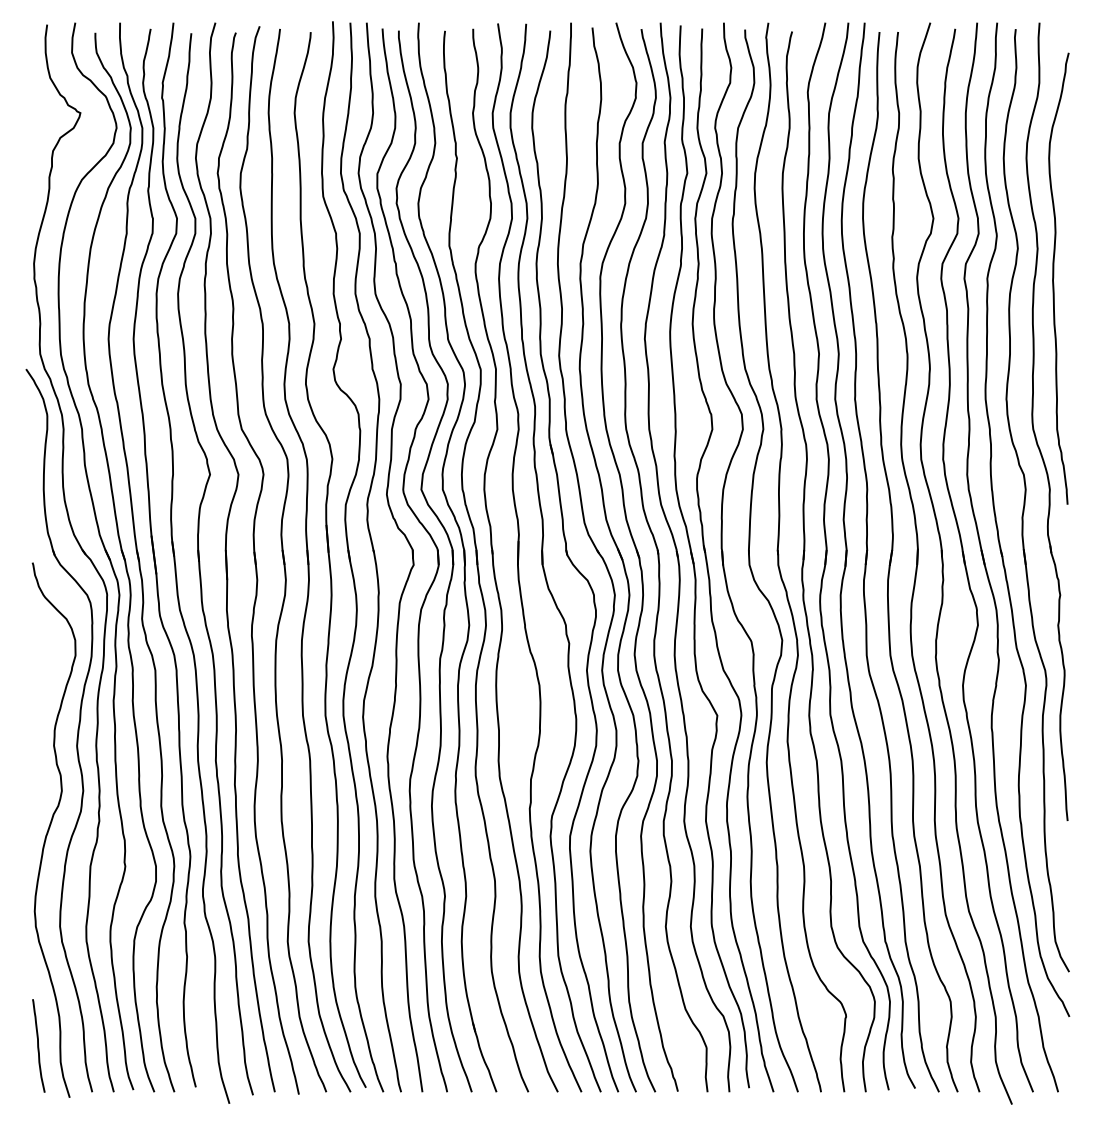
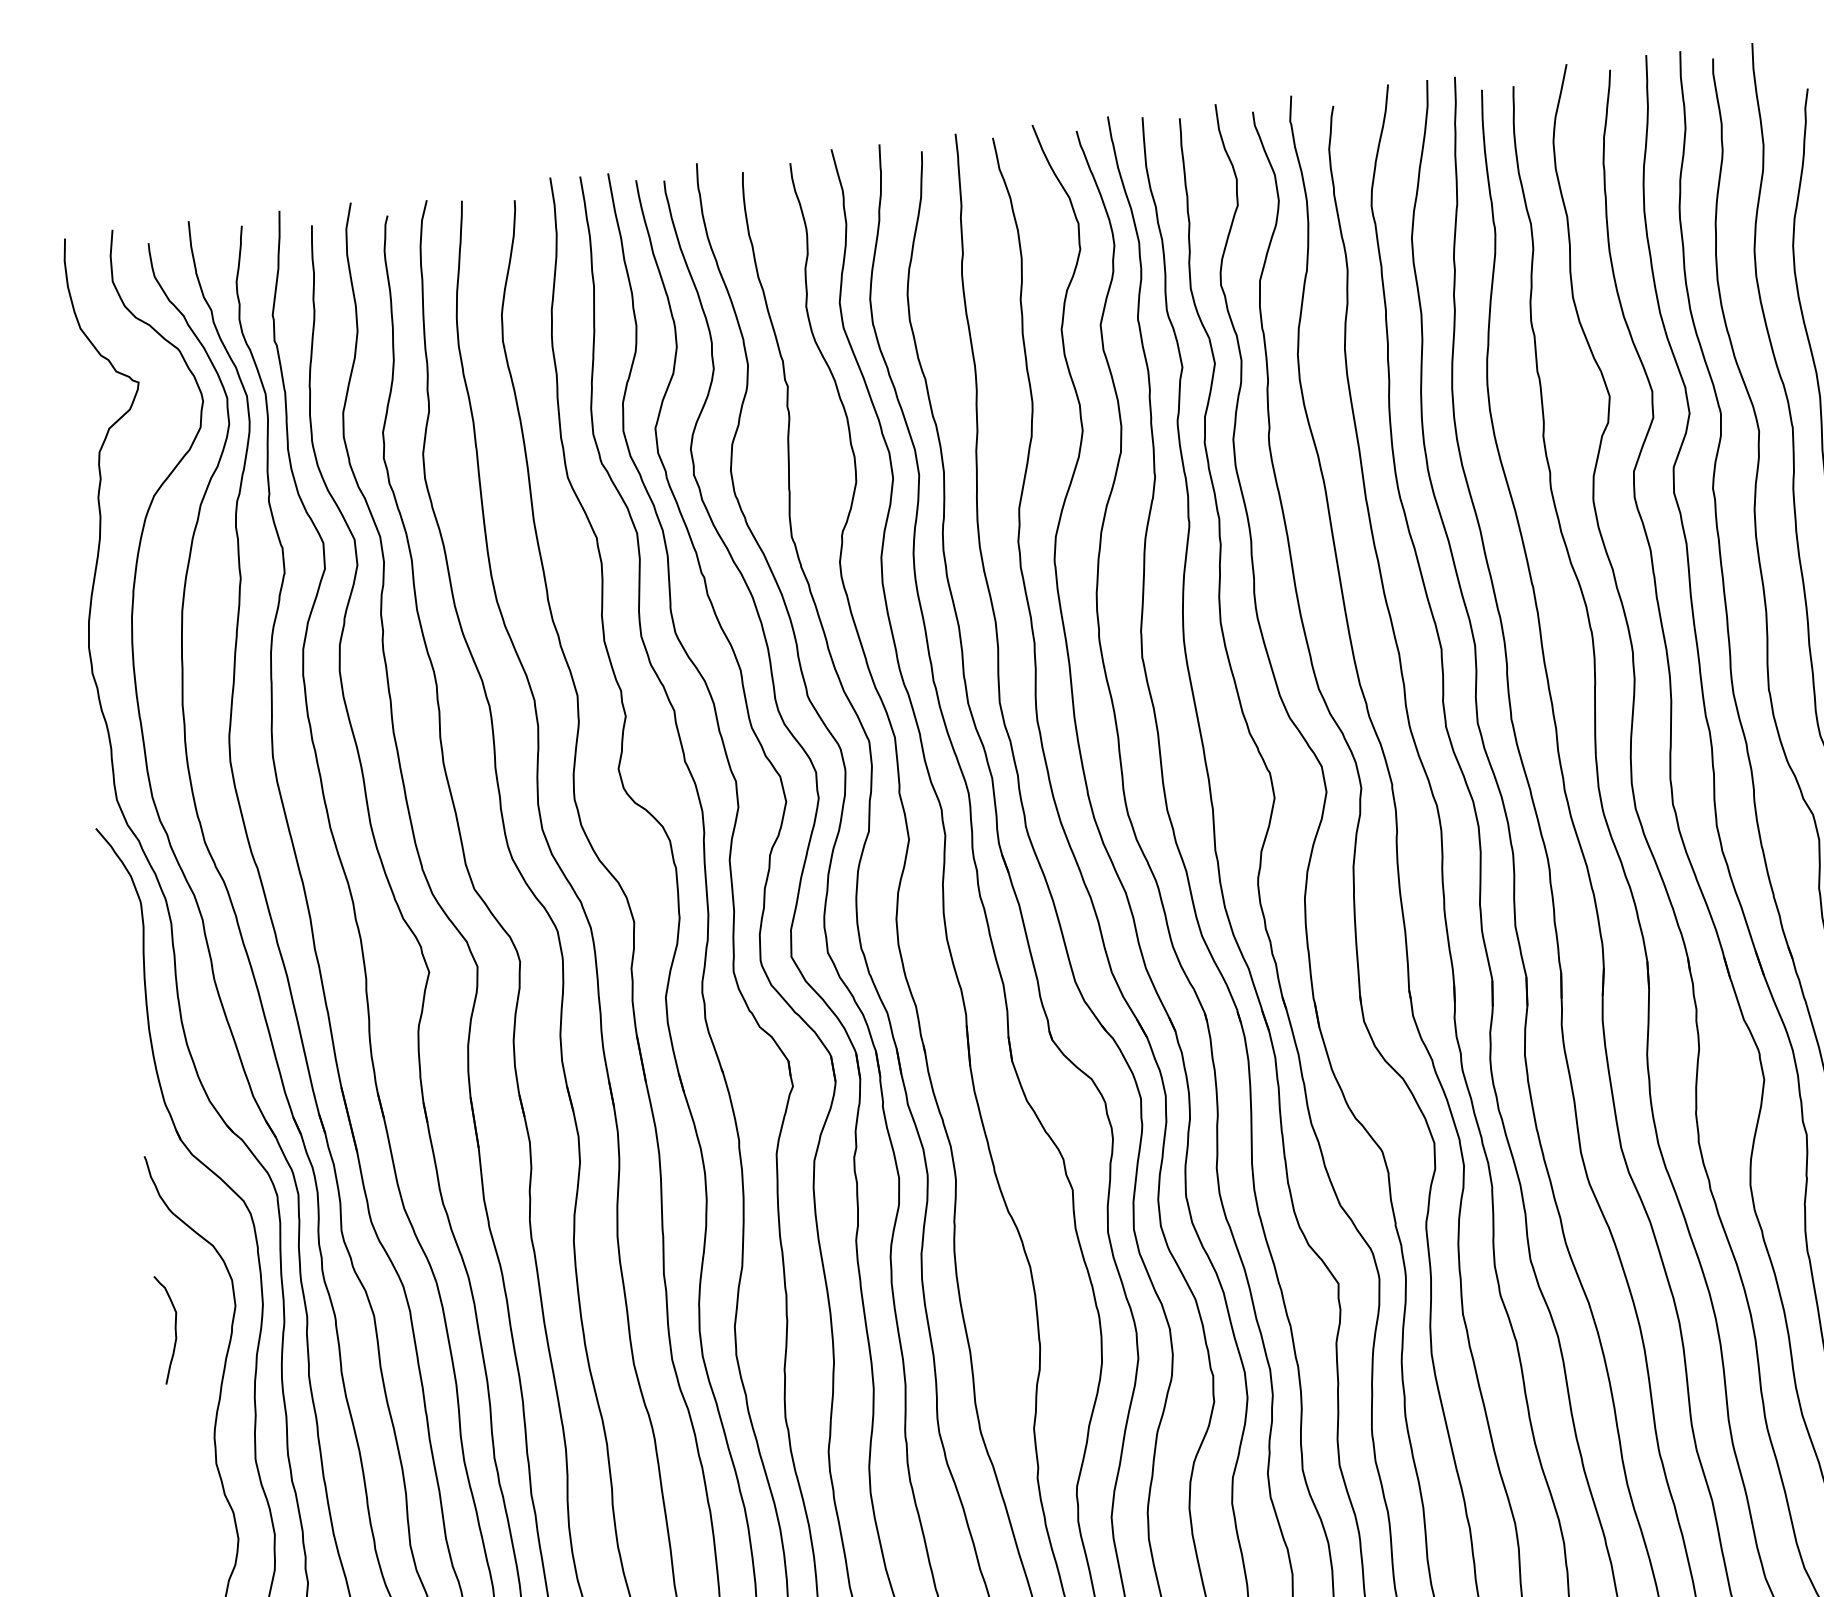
curve: (38, 664) -> (174, 1328), added

